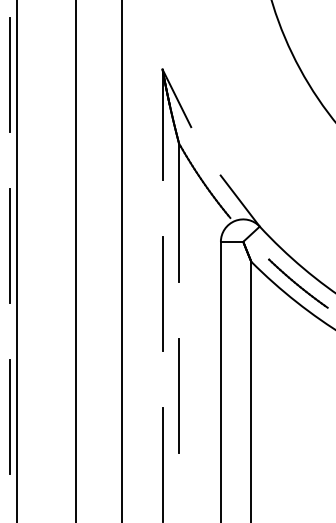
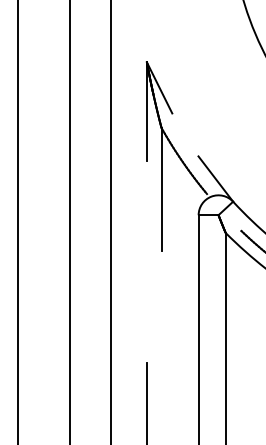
line: (10, 74) -> (12, 66), removed
line: (10, 245) -> (12, 218), removed
line: (162, 294) -> (146, 261), removed
line: (179, 396) -> (161, 352), removed
line: (10, 416) -> (12, 370), removed

